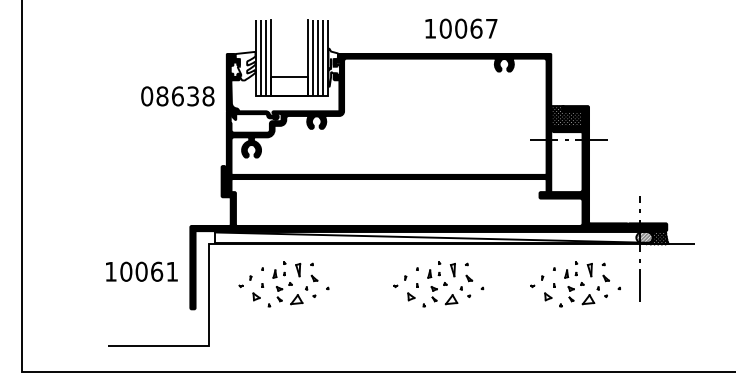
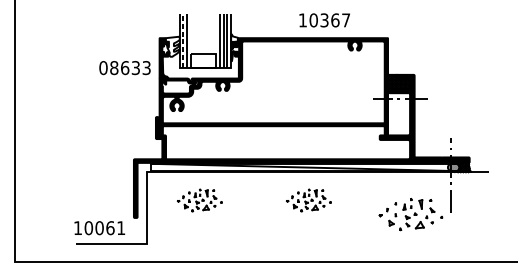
text: (461, 28) -> (324, 20), 10067 -> 10367
line: (260, 57) -> (183, 40), solid -> dashed
line: (271, 57) -> (191, 40), removed
line: (307, 57) -> (216, 40), removed
text: (208, 96) -> (146, 68), 08638 -> 08633
text: (141, 271) -> (99, 227), moved
part: (283, 284) -> (199, 200), size x0.7
part: (438, 284) -> (308, 200), size x0.7
part: (575, 284) -> (410, 214), moved

